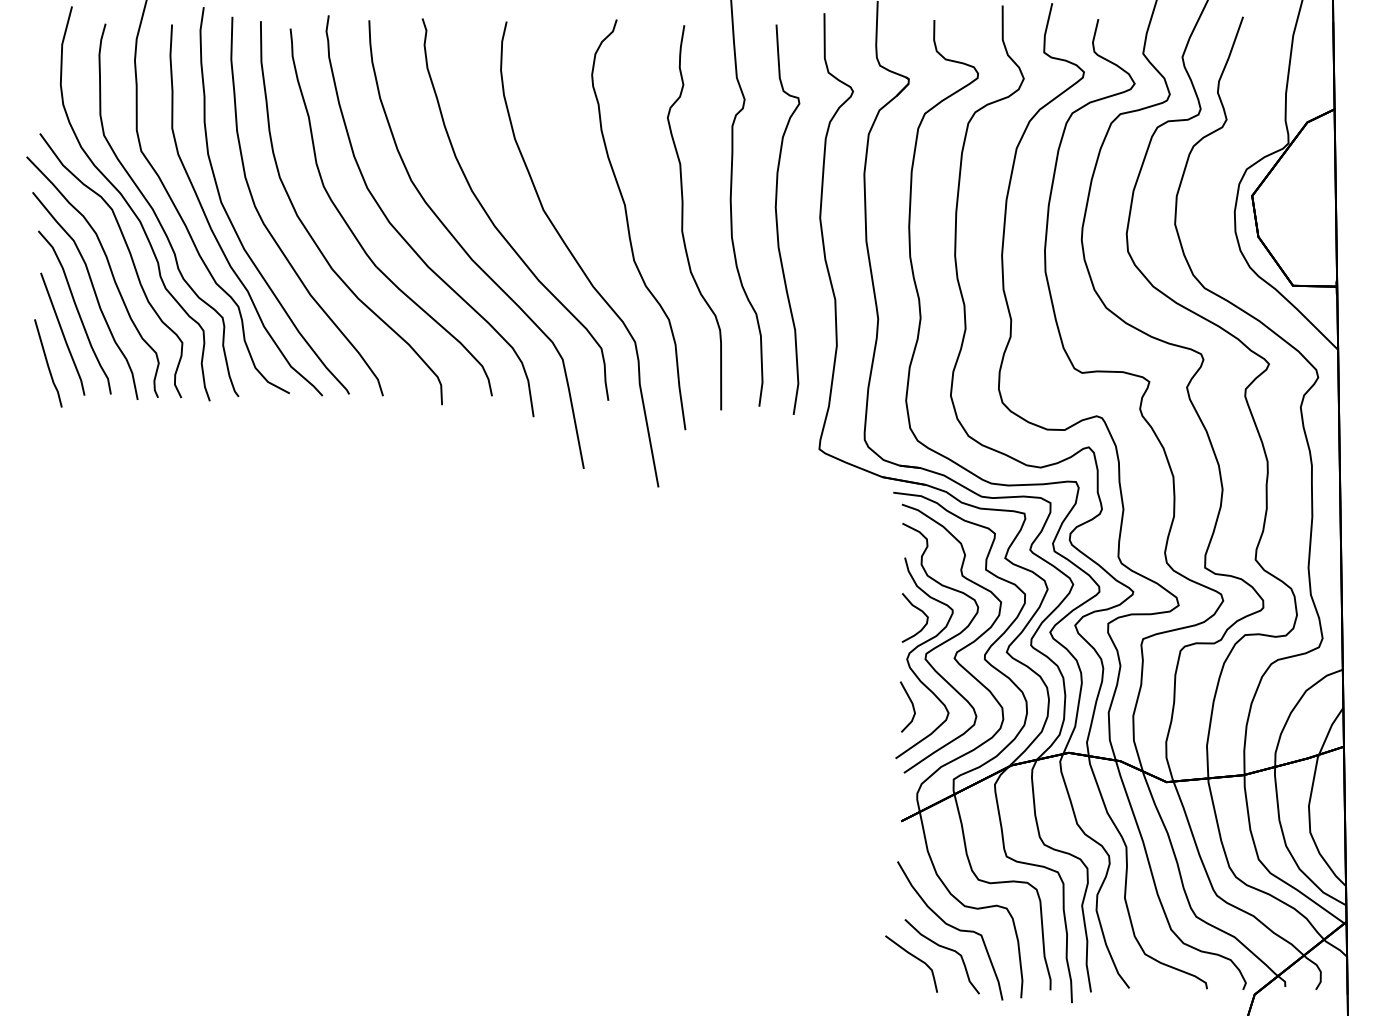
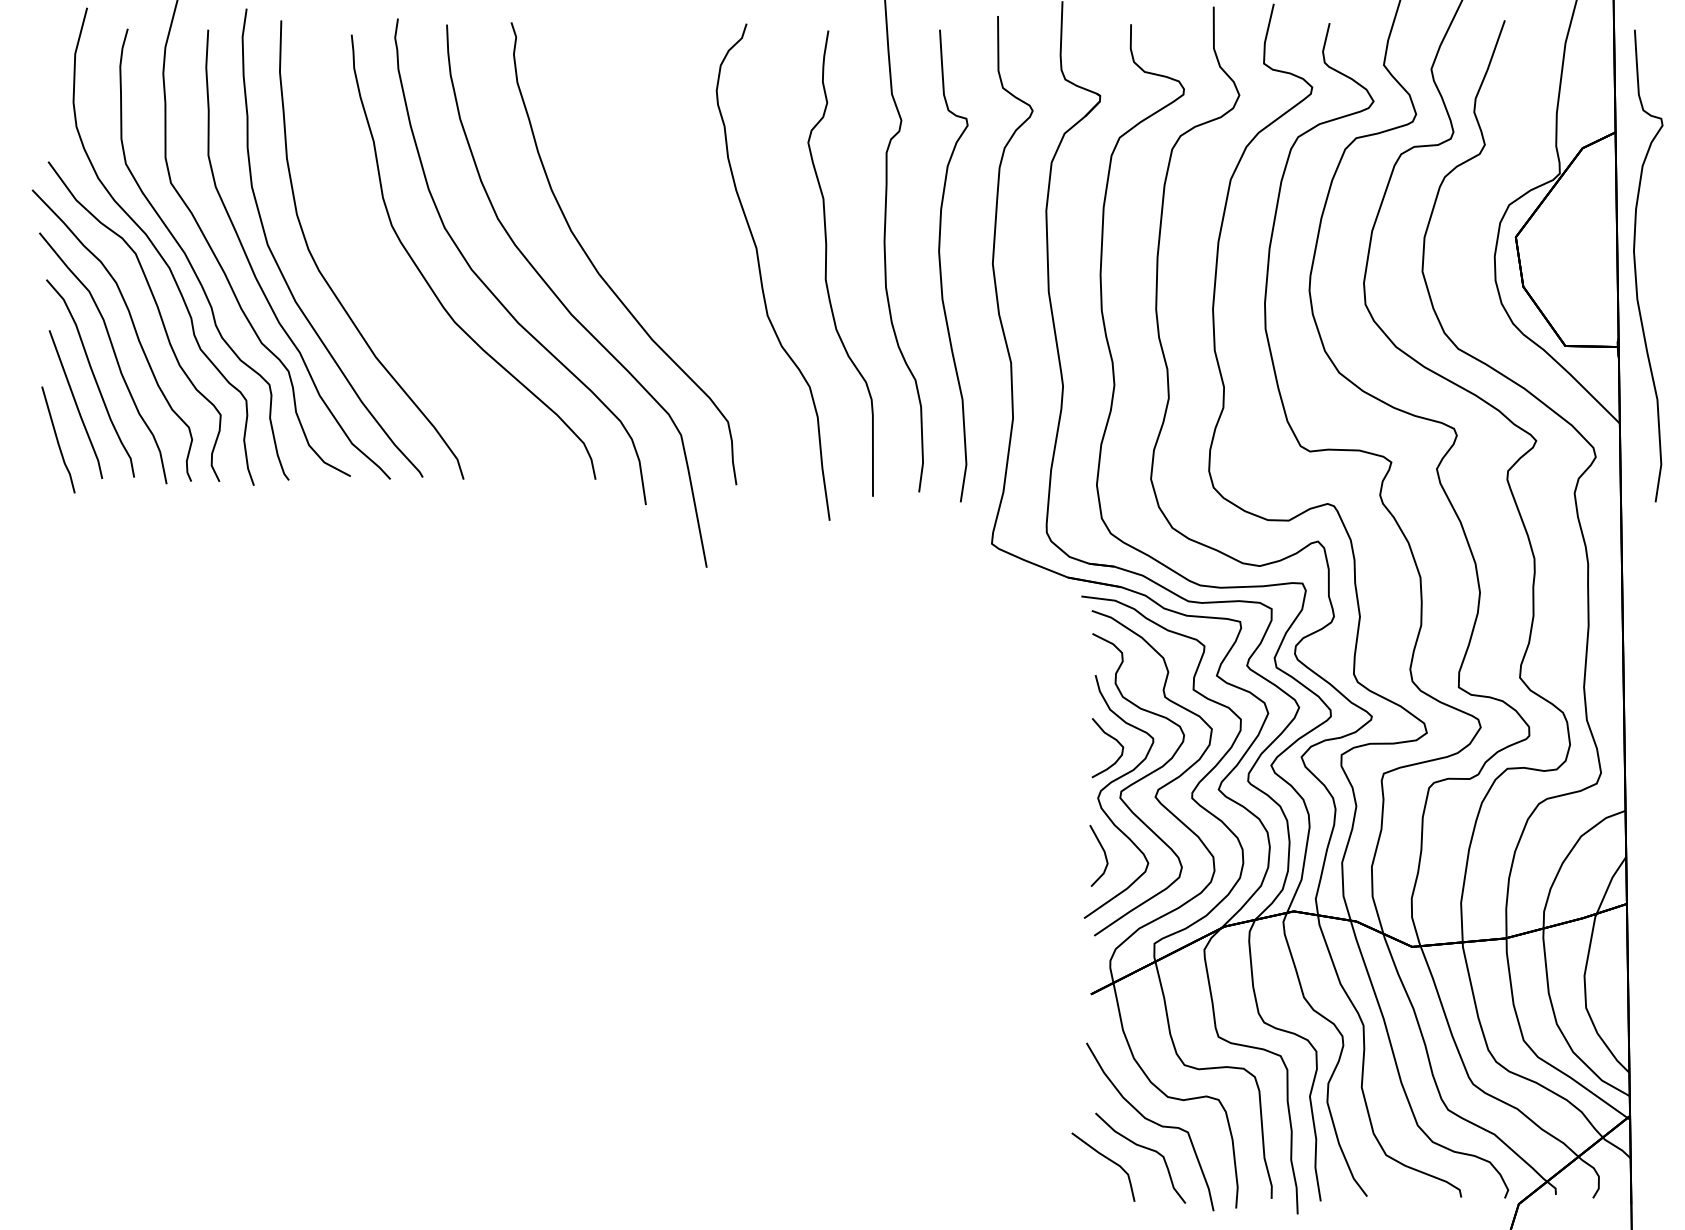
part: (1351, 219) -> (1636, 265), added
part: (313, 238) -> (379, 288), removed
part: (579, 254) -> (701, 308), removed

